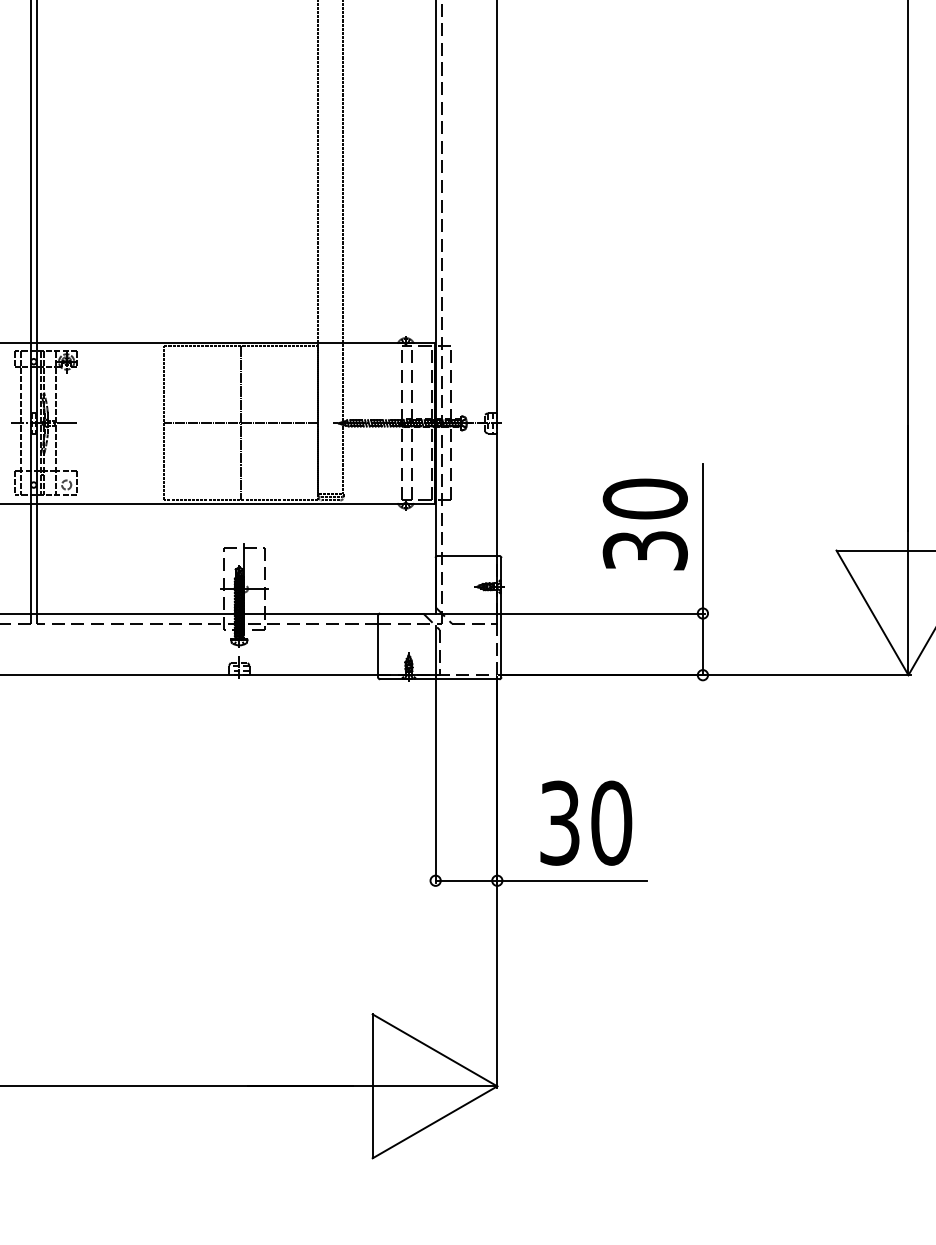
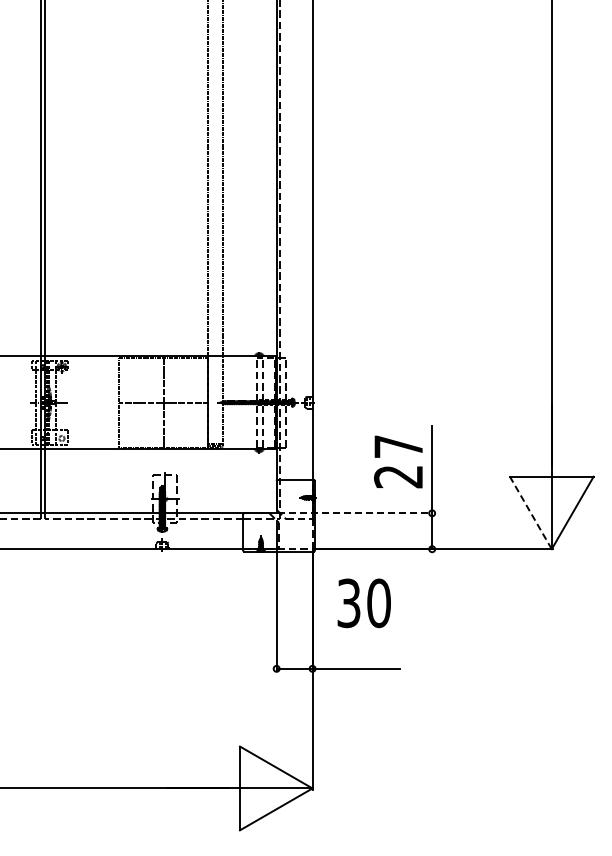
text: (645, 524) -> (398, 461), 30 -> 27
line: (871, 612) -> (530, 512), solid -> dashed
line: (571, 613) -> (355, 513), solid -> dashed
text: (584, 823) -> (363, 603), moved

